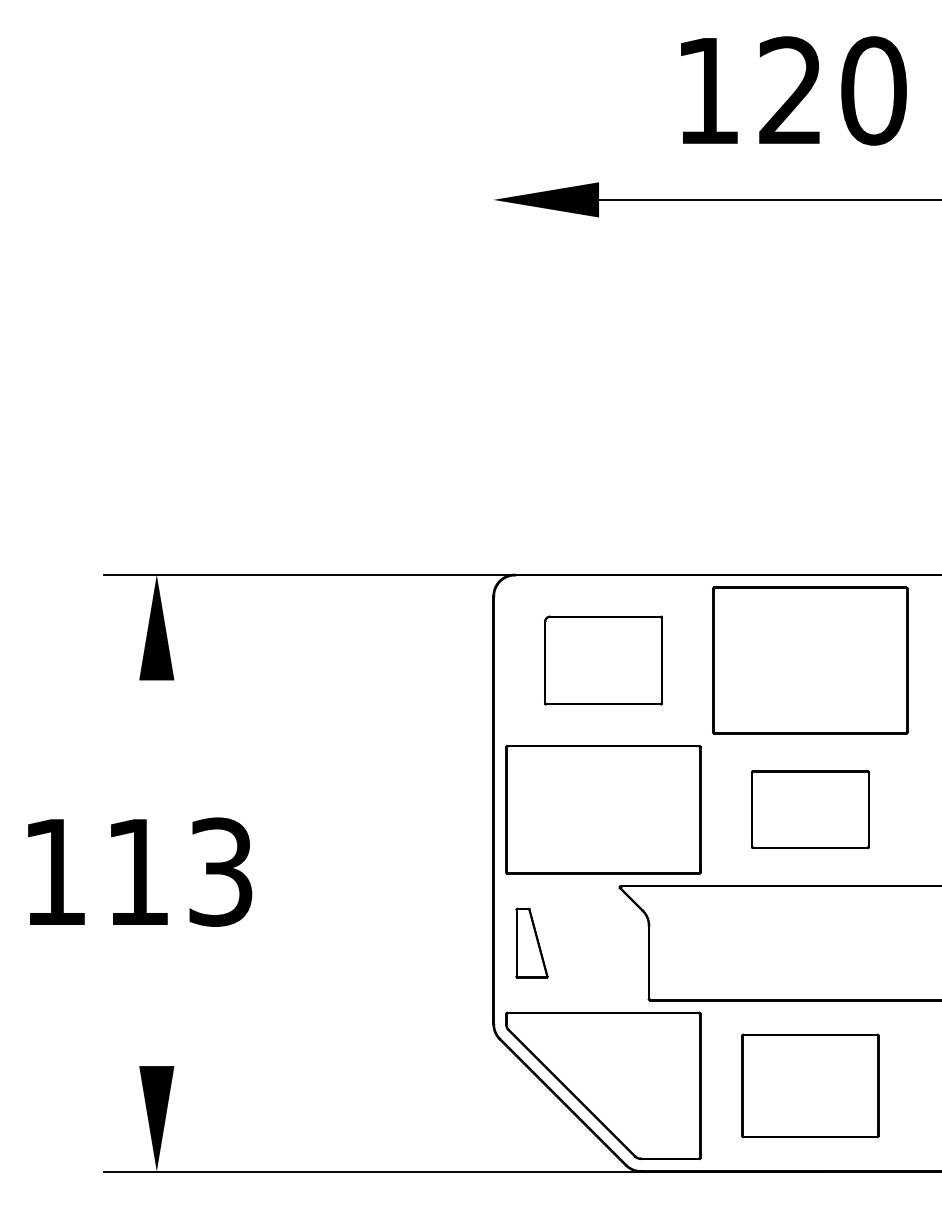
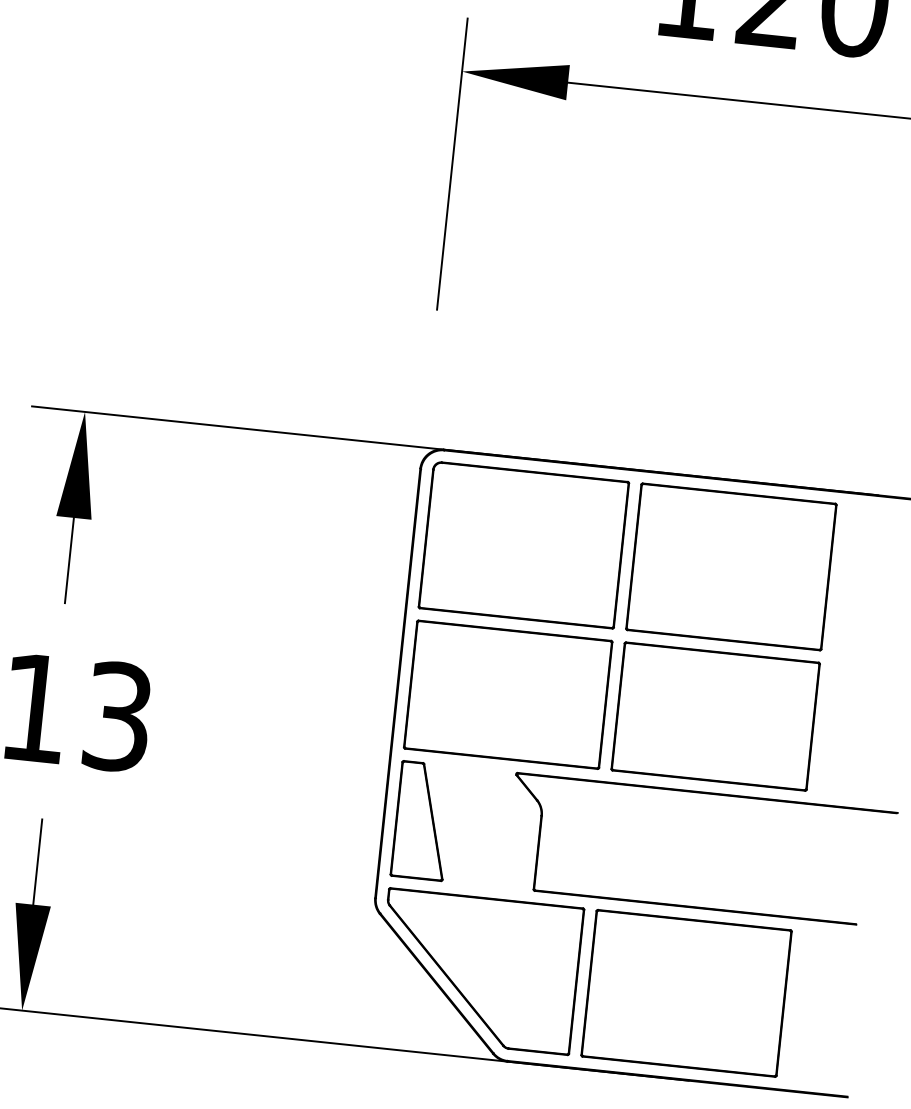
line: (493, 292) -> (452, 164), added
part: (603, 660) -> (523, 545), size x1.67
line: (156, 722) -> (69, 560), added
part: (810, 809) -> (715, 716), size x1.67
part: (531, 942) -> (422, 820), size x1.67
line: (156, 1023) -> (37, 861), added
part: (810, 1085) -> (686, 993), size x1.43

